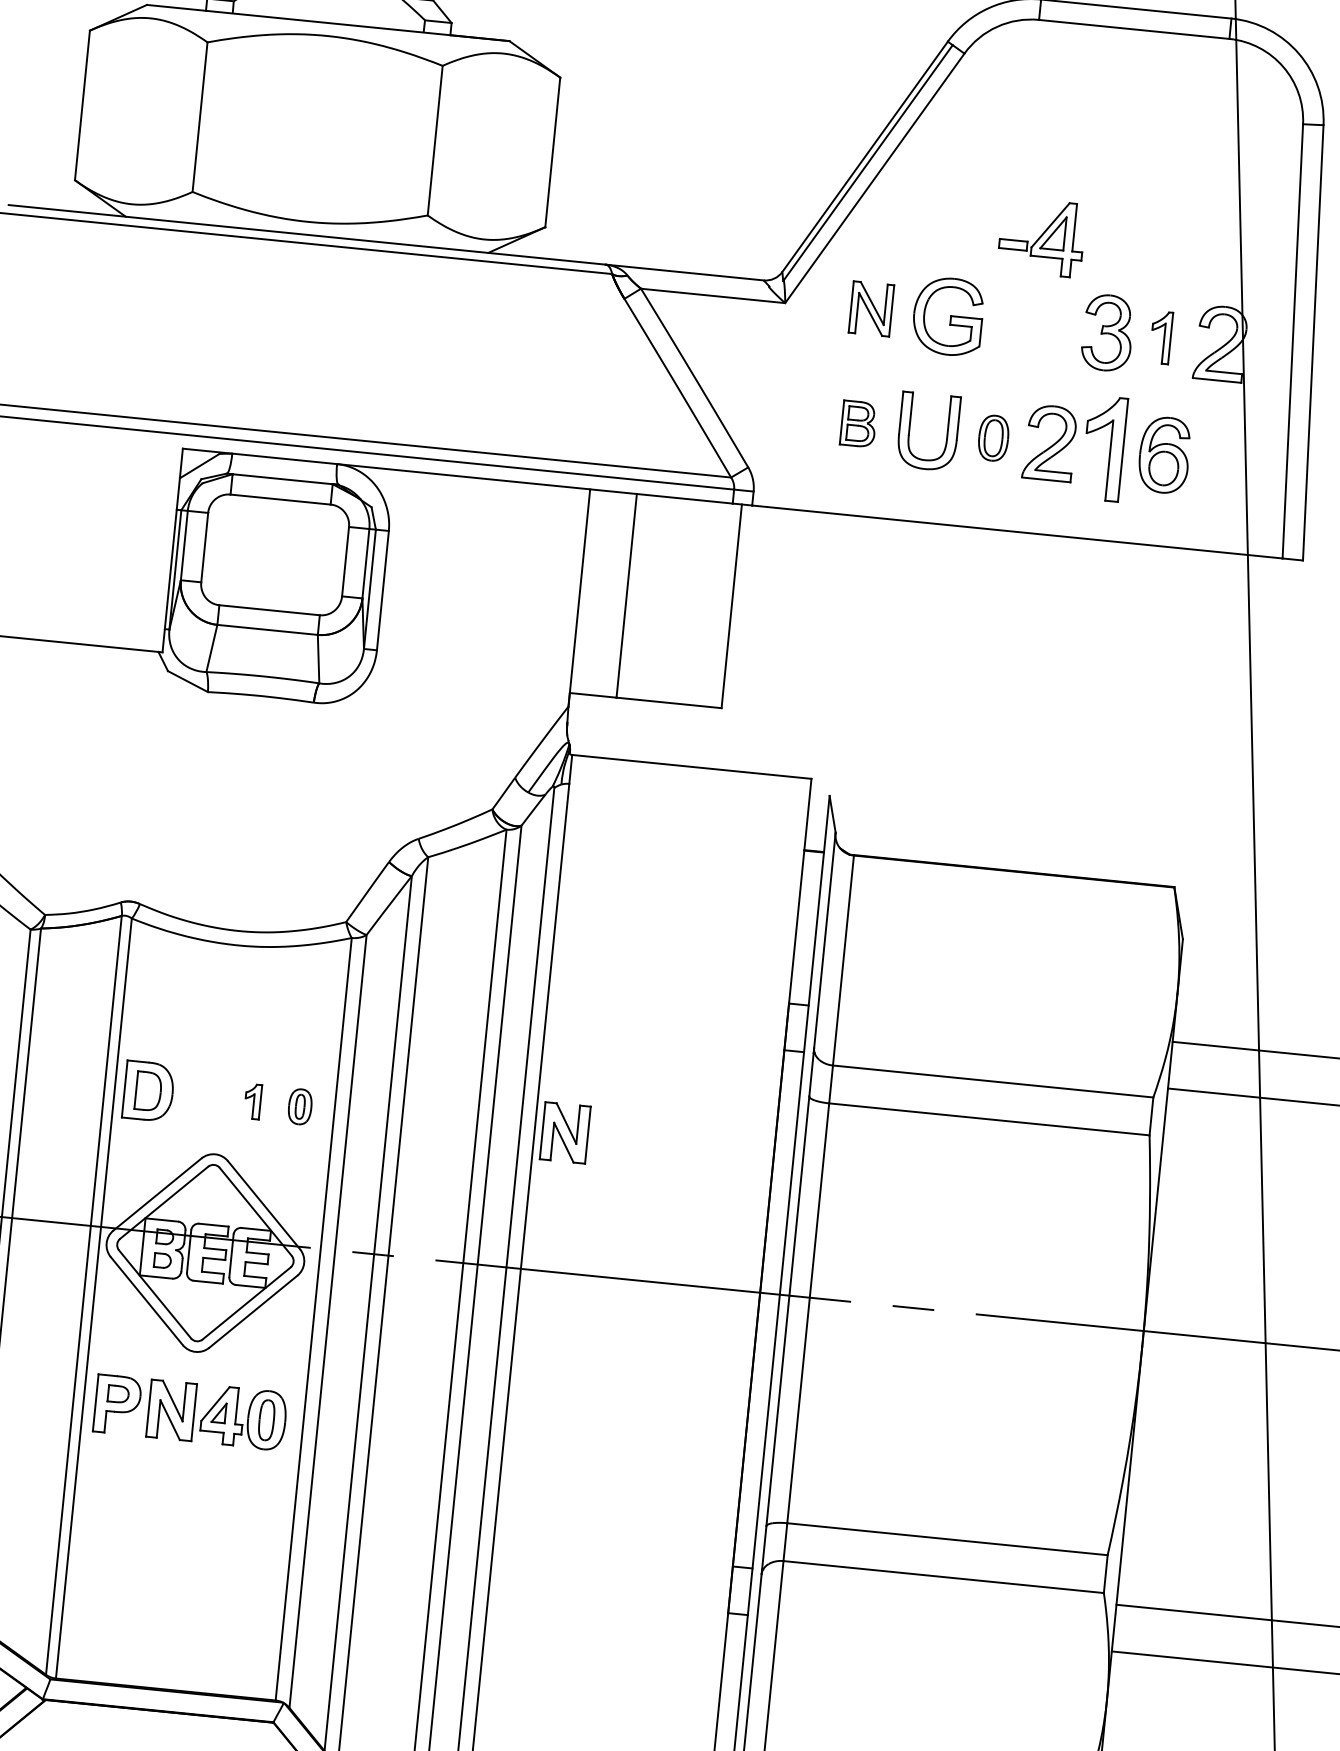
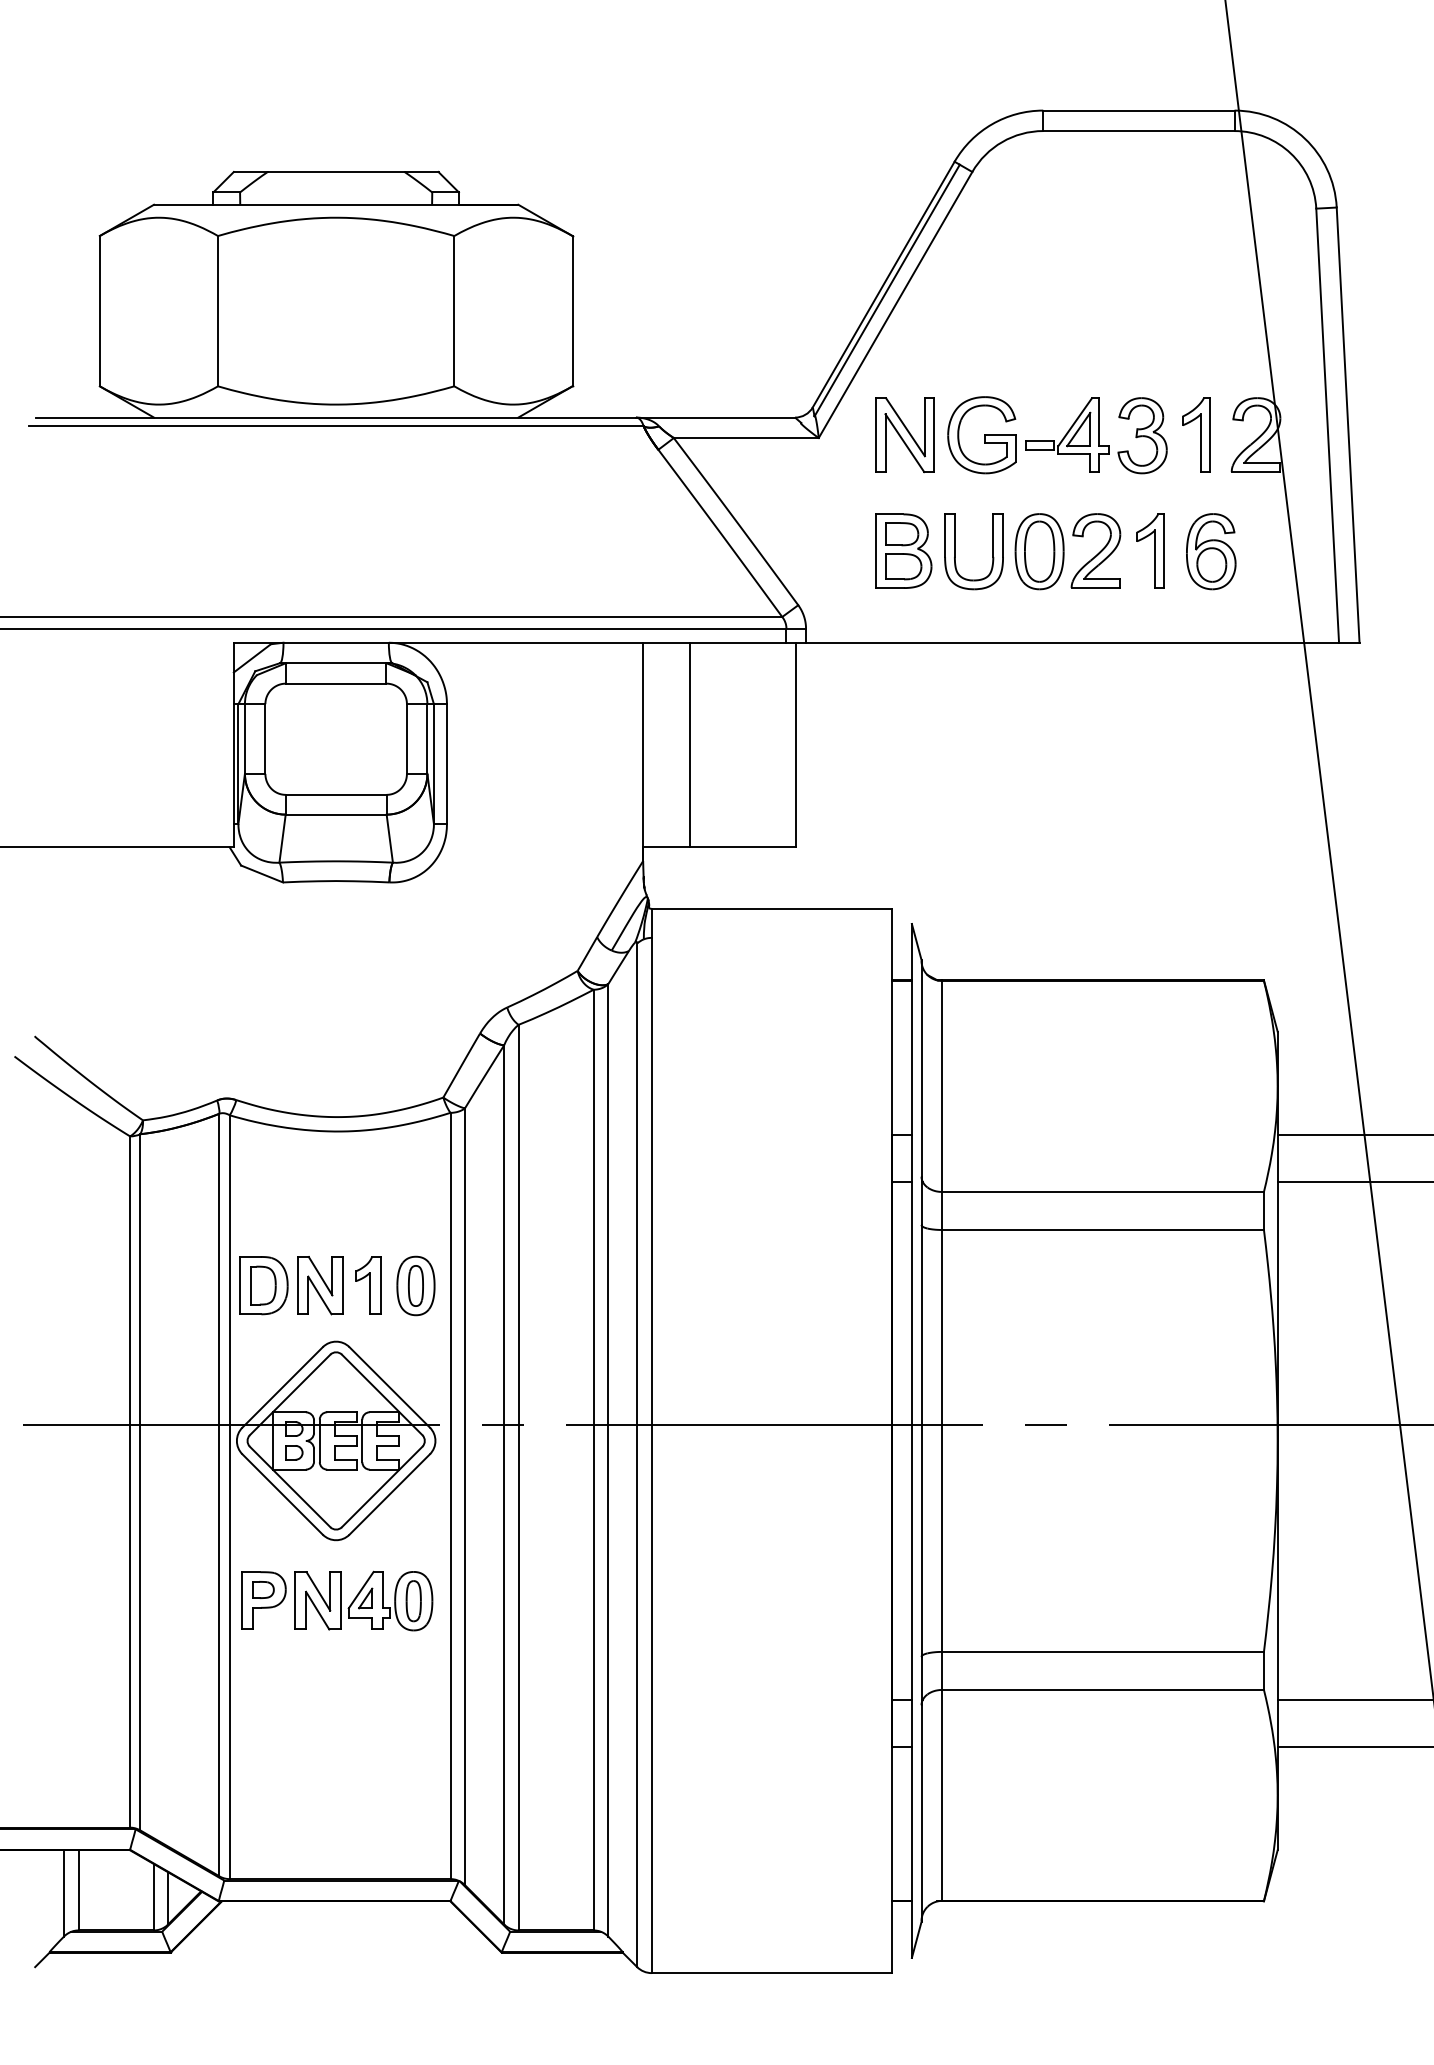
part: (1041, 236) -> (1067, 434), moved
part: (870, 309) -> (904, 435), size x1.43
part: (1161, 337) -> (1196, 434), size x1.43
part: (858, 423) -> (903, 550), size x1.67
part: (993, 437) -> (1039, 551), size x1.67
part: (1104, 447) -> (1150, 550), size x0.71
part: (253, 1101) -> (368, 1285), size x1.67
part: (299, 1106) -> (415, 1285), size x1.67
part: (565, 1132) -> (320, 1285), moved

